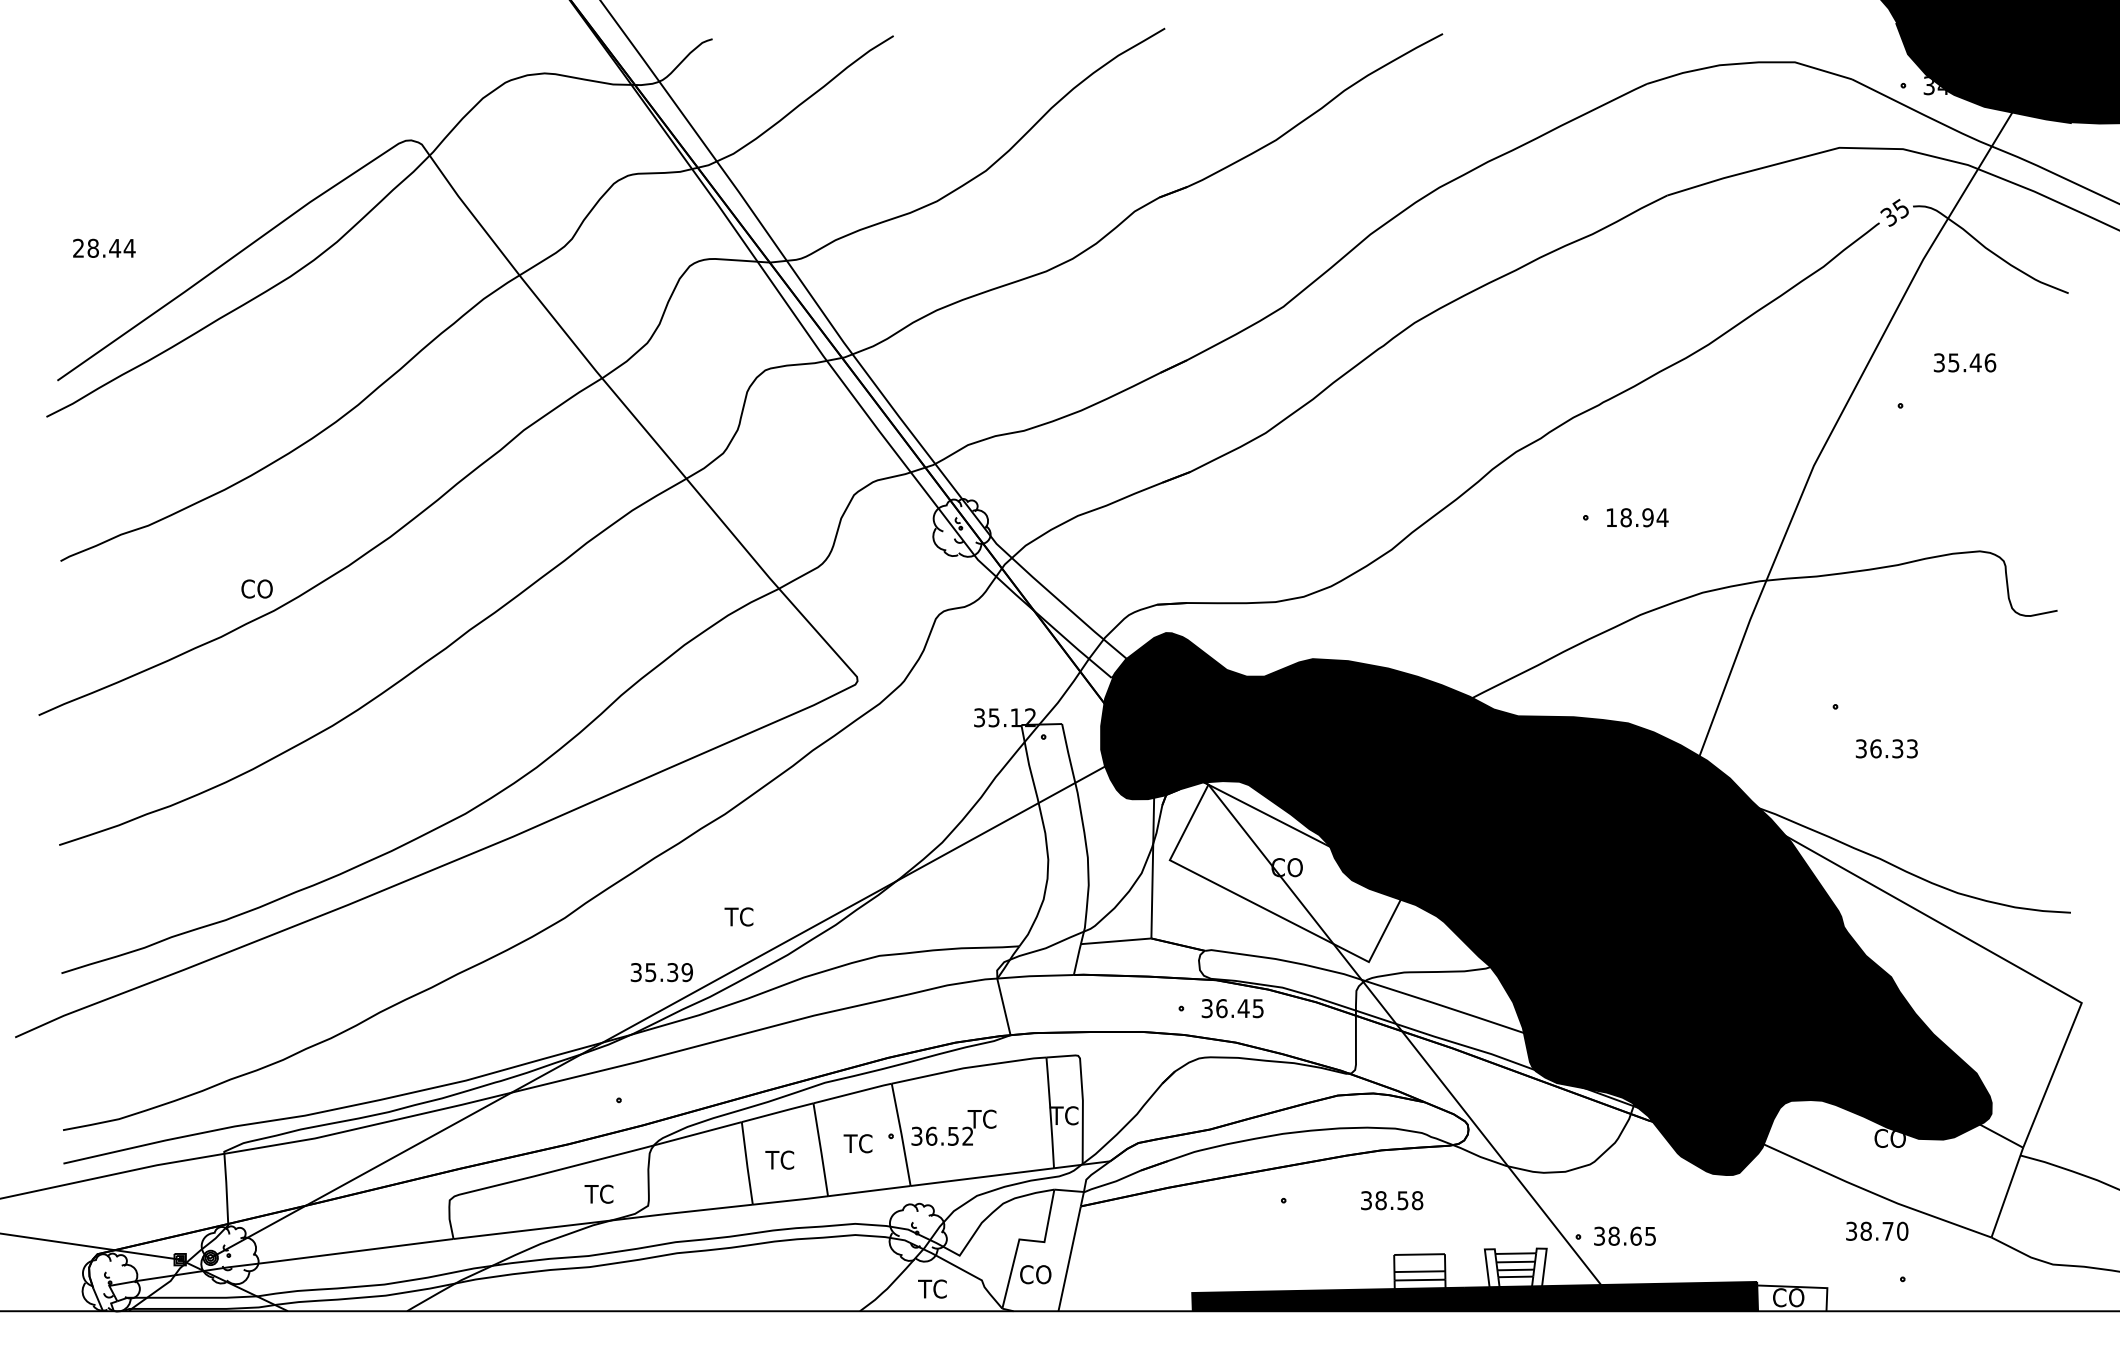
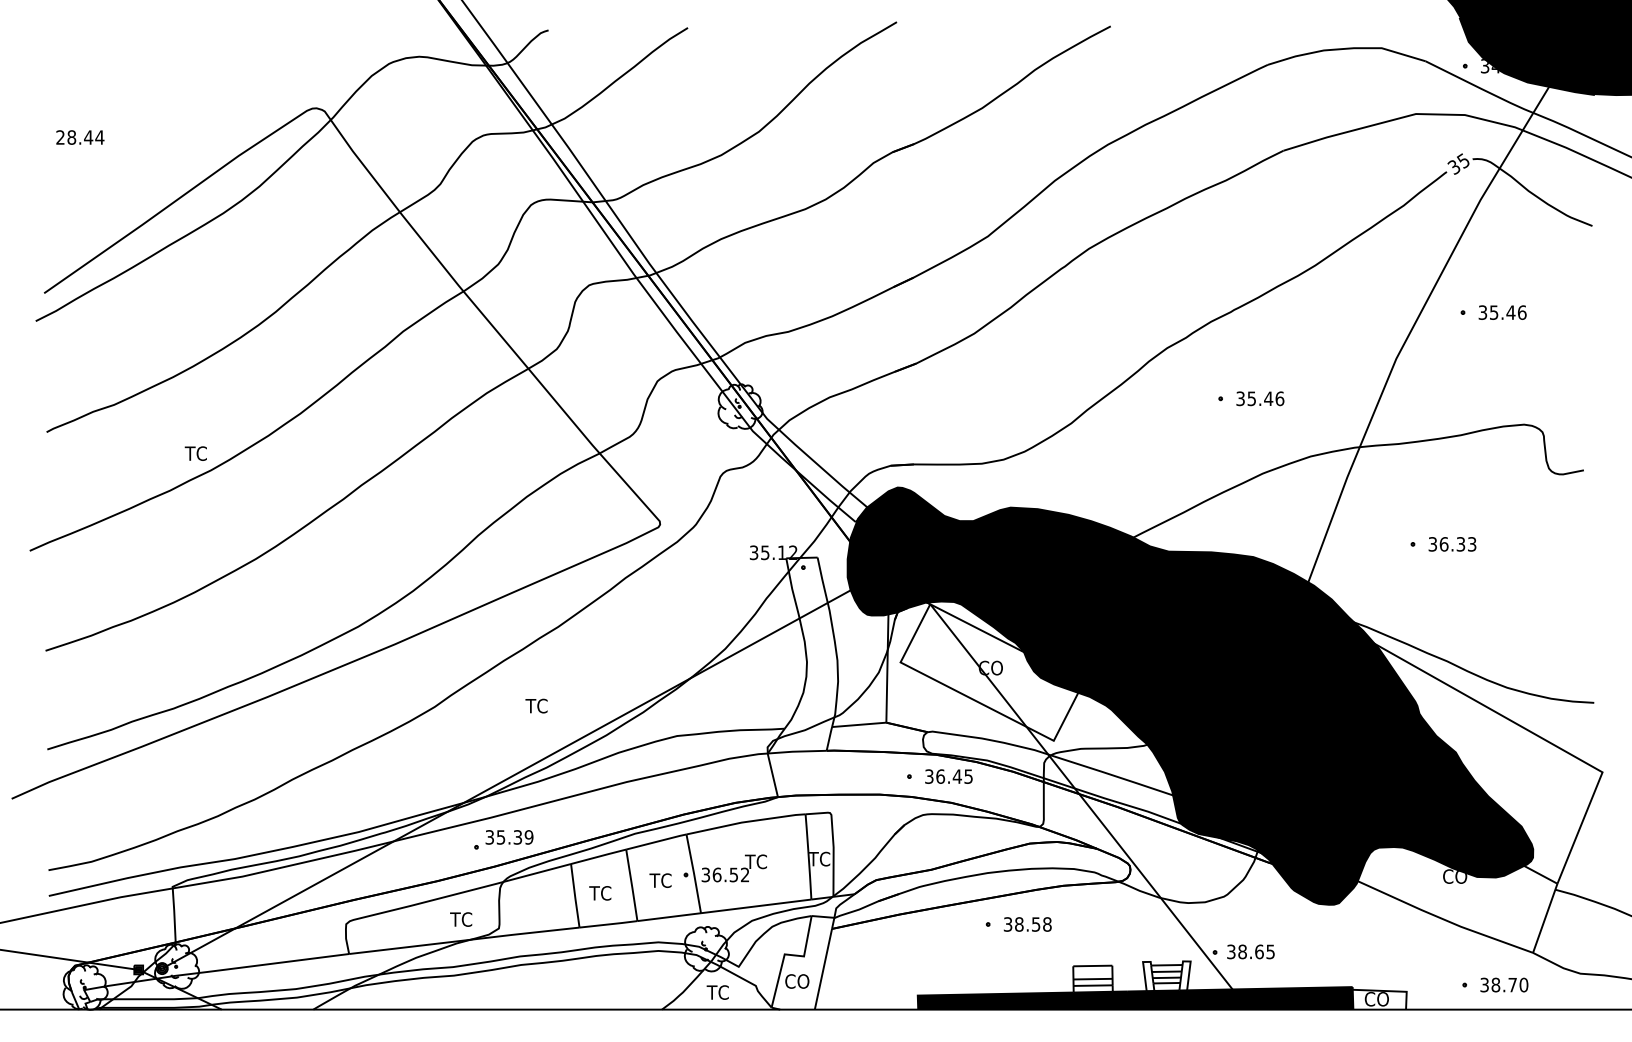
text: (104, 247) -> (80, 136), moved
text: (1964, 362) -> (1502, 312), moved
text: (1637, 517) -> (1260, 398), 18.94 -> 35.46
text: (256, 588) -> (197, 453), CO -> TC
text: (1886, 748) -> (1452, 544), moved
text: (738, 916) -> (536, 705), moved
text: (661, 972) -> (509, 837), moved
text: (1392, 1200) -> (1028, 924), moved
text: (1877, 1230) -> (1504, 984), moved

